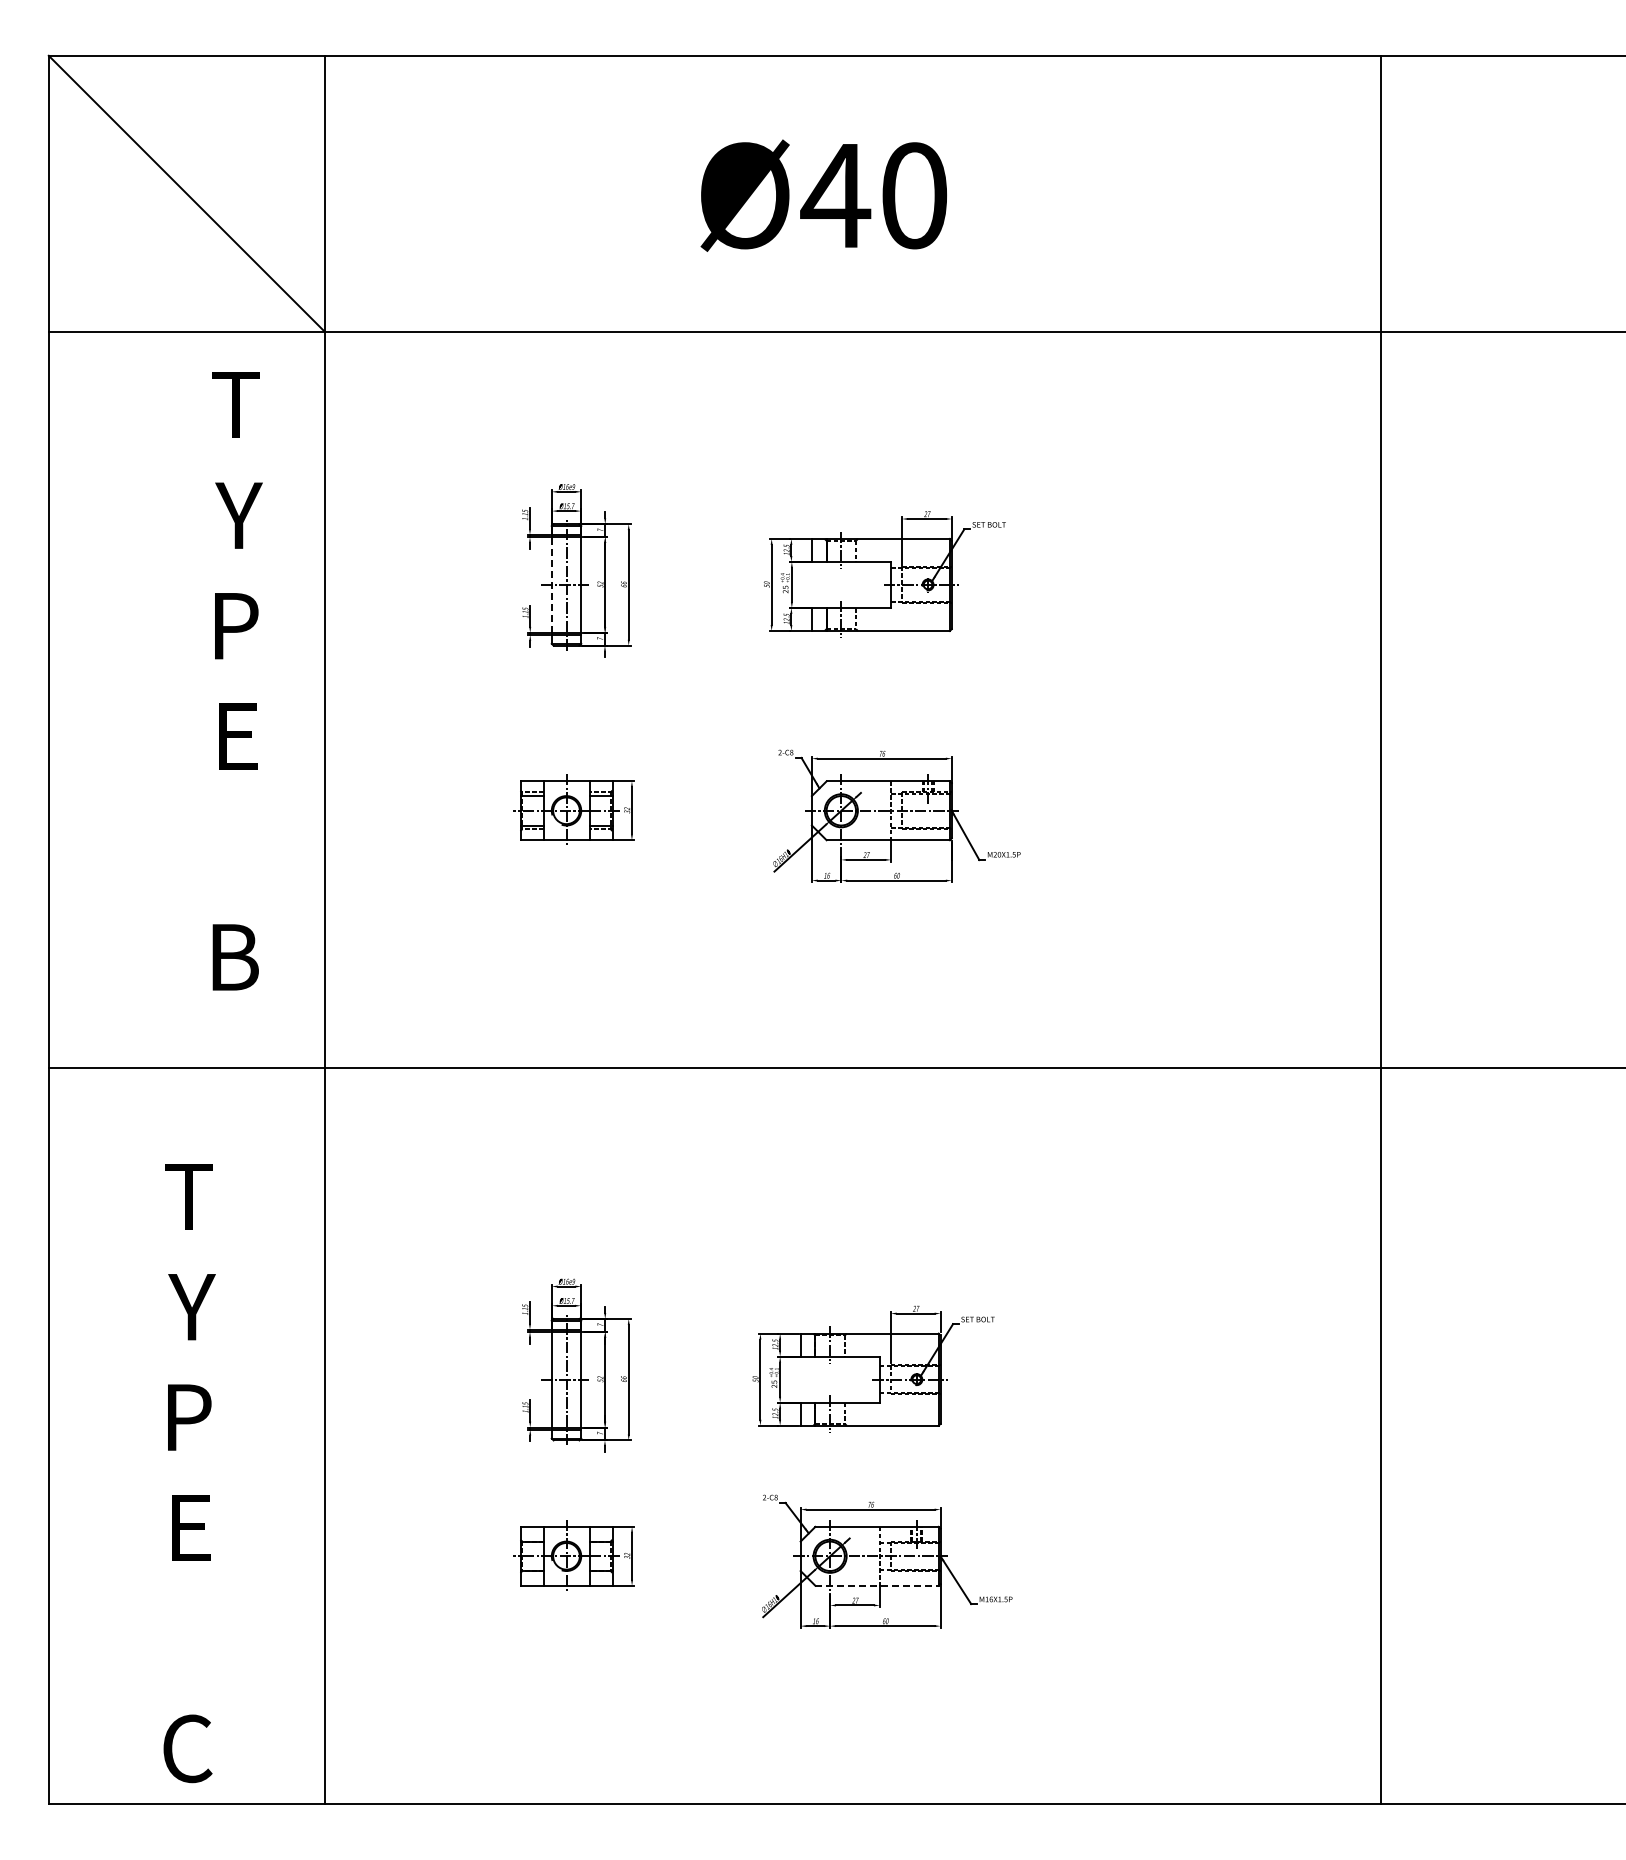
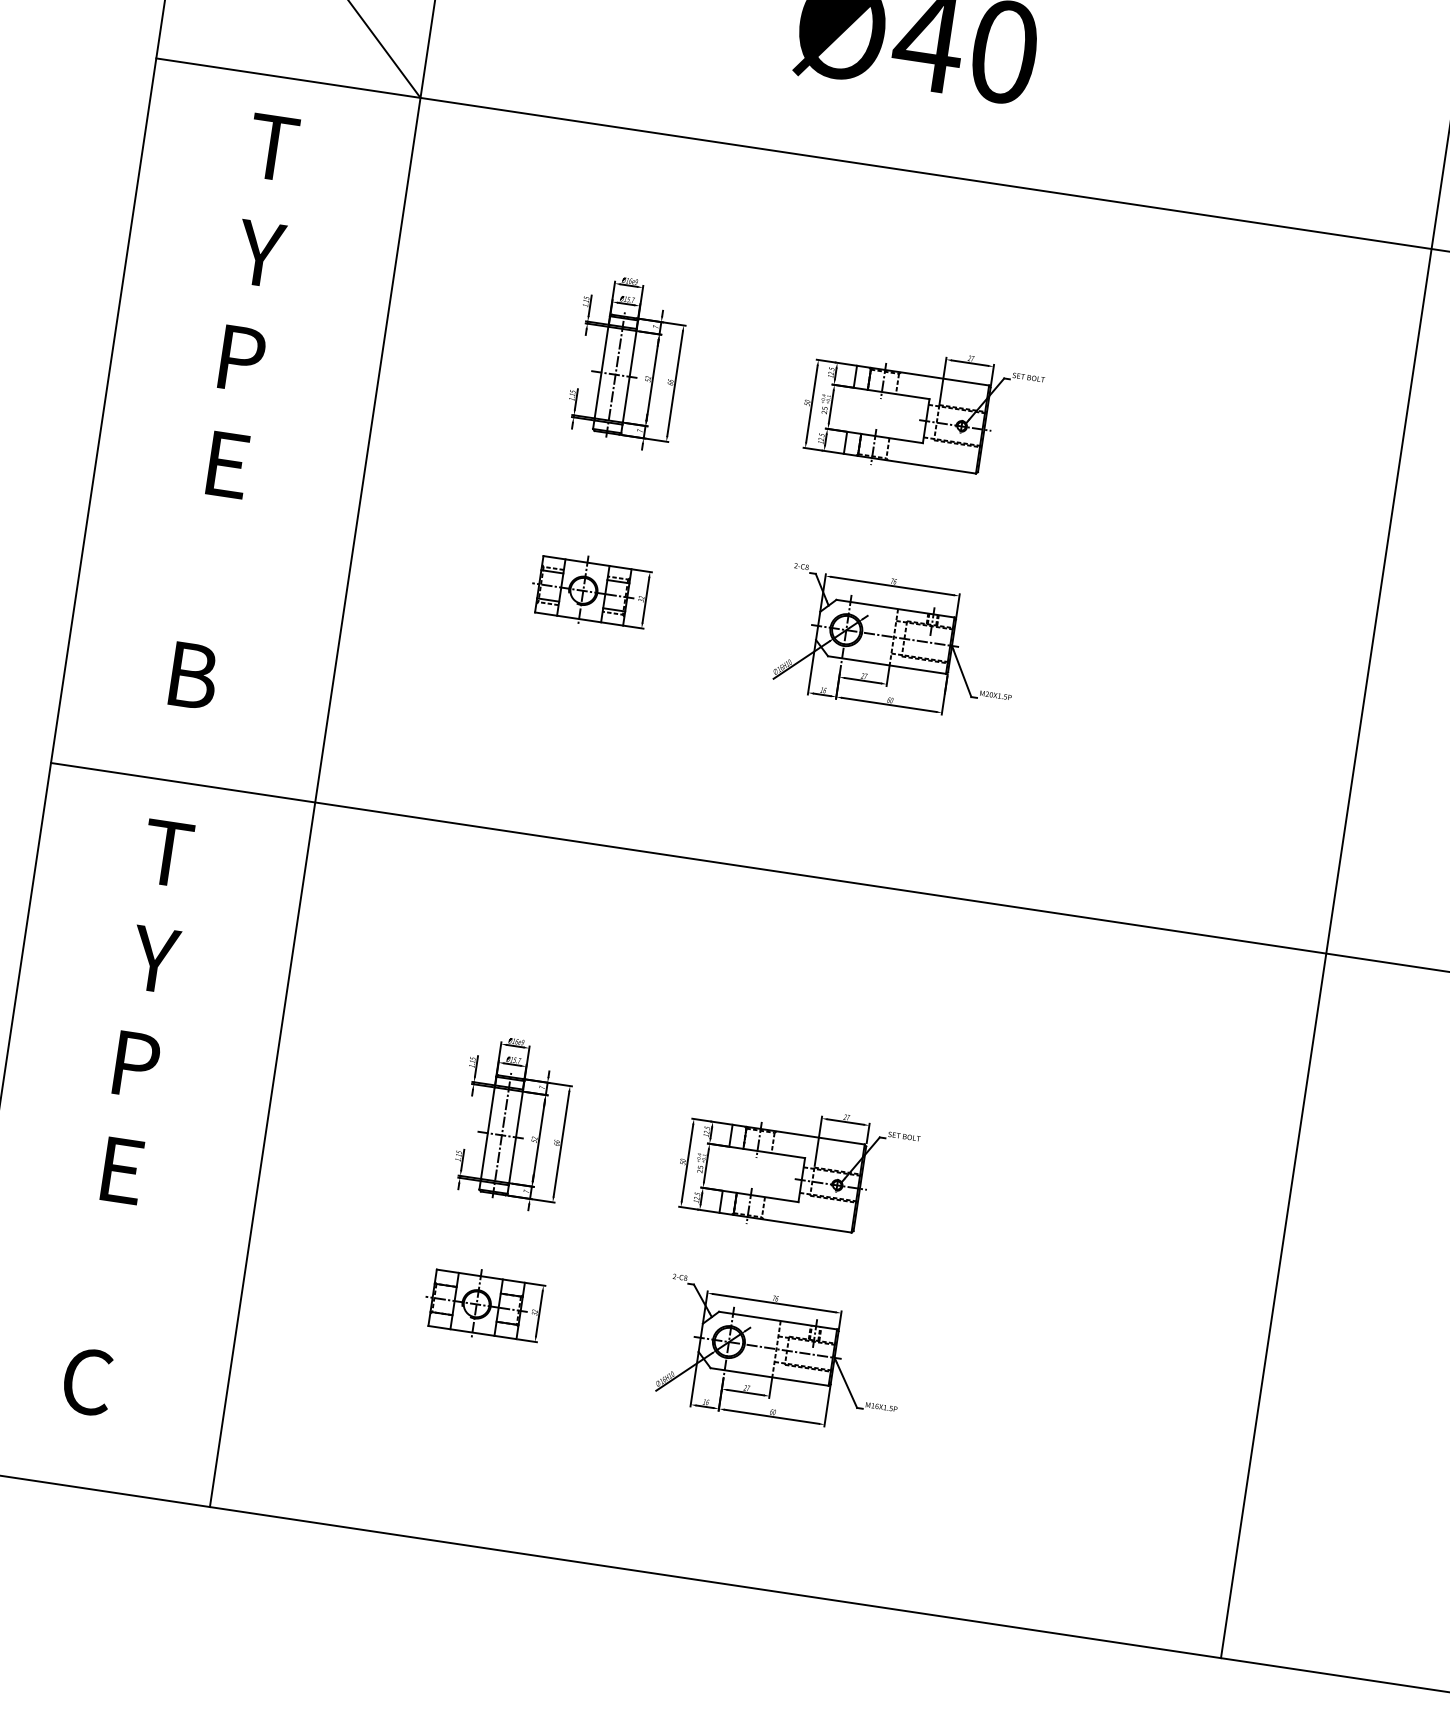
line: (551, 584) -> (601, 372), dashed -> solid
text: (237, 681) -> (235, 412), moved
text: (189, 1473) -> (128, 1118), moved
line: (877, 1585) -> (770, 1376), dashed -> solid

